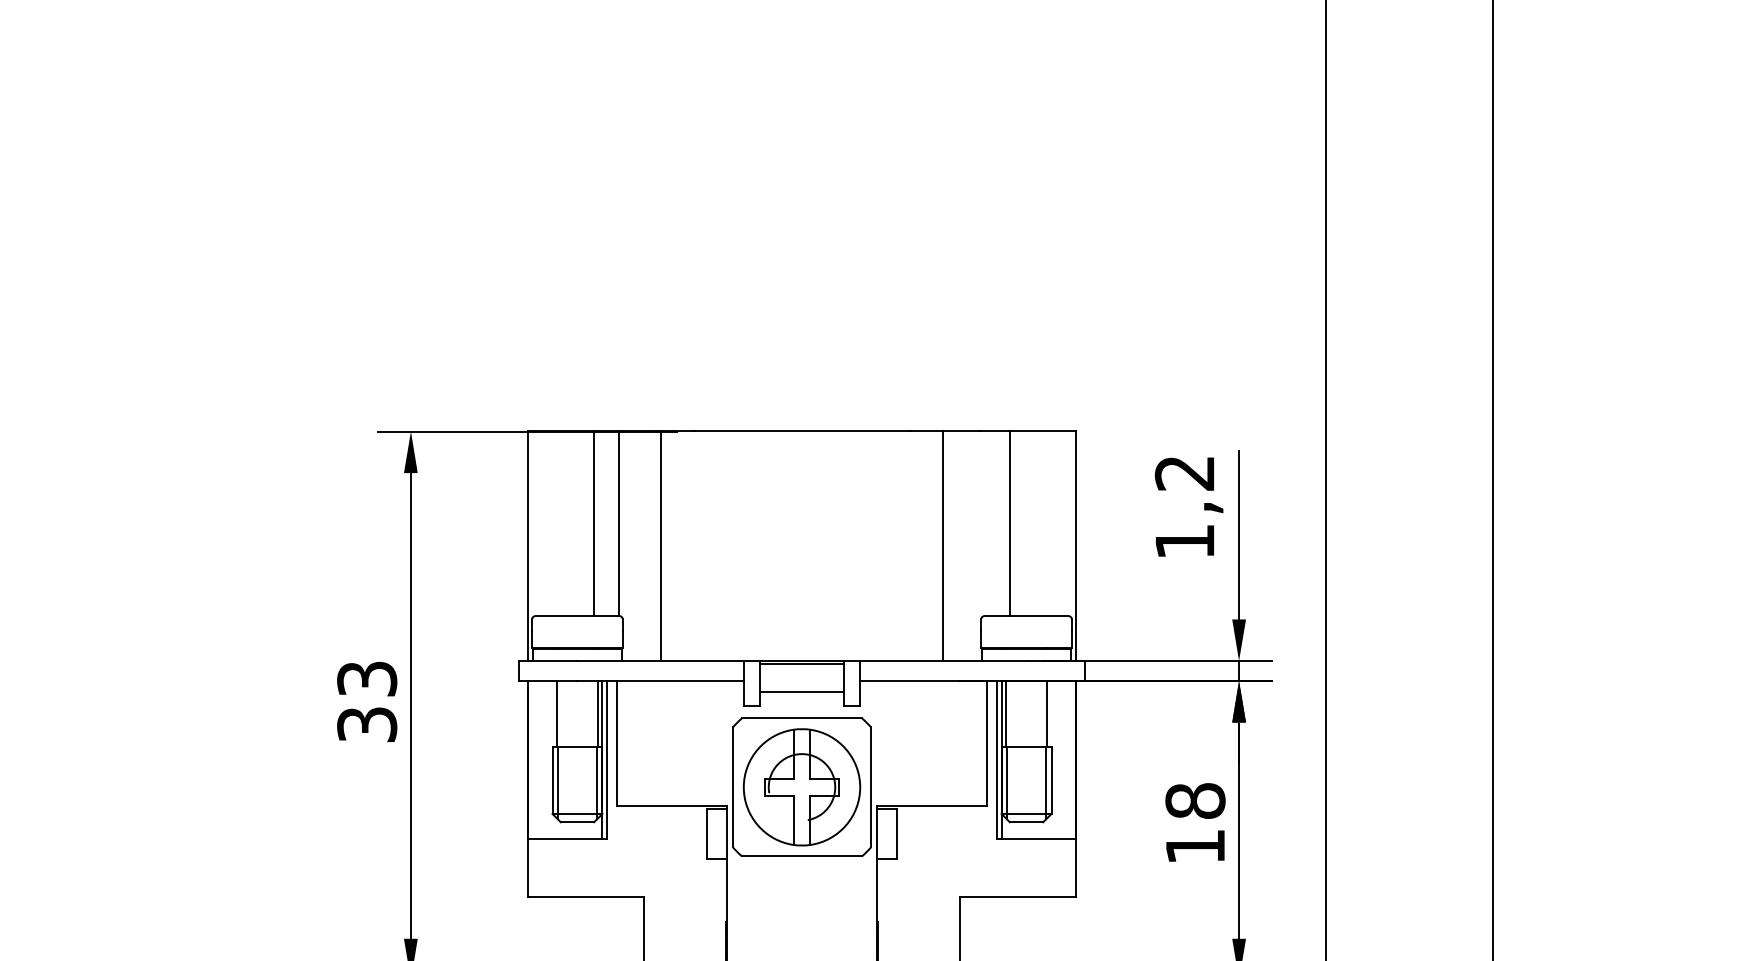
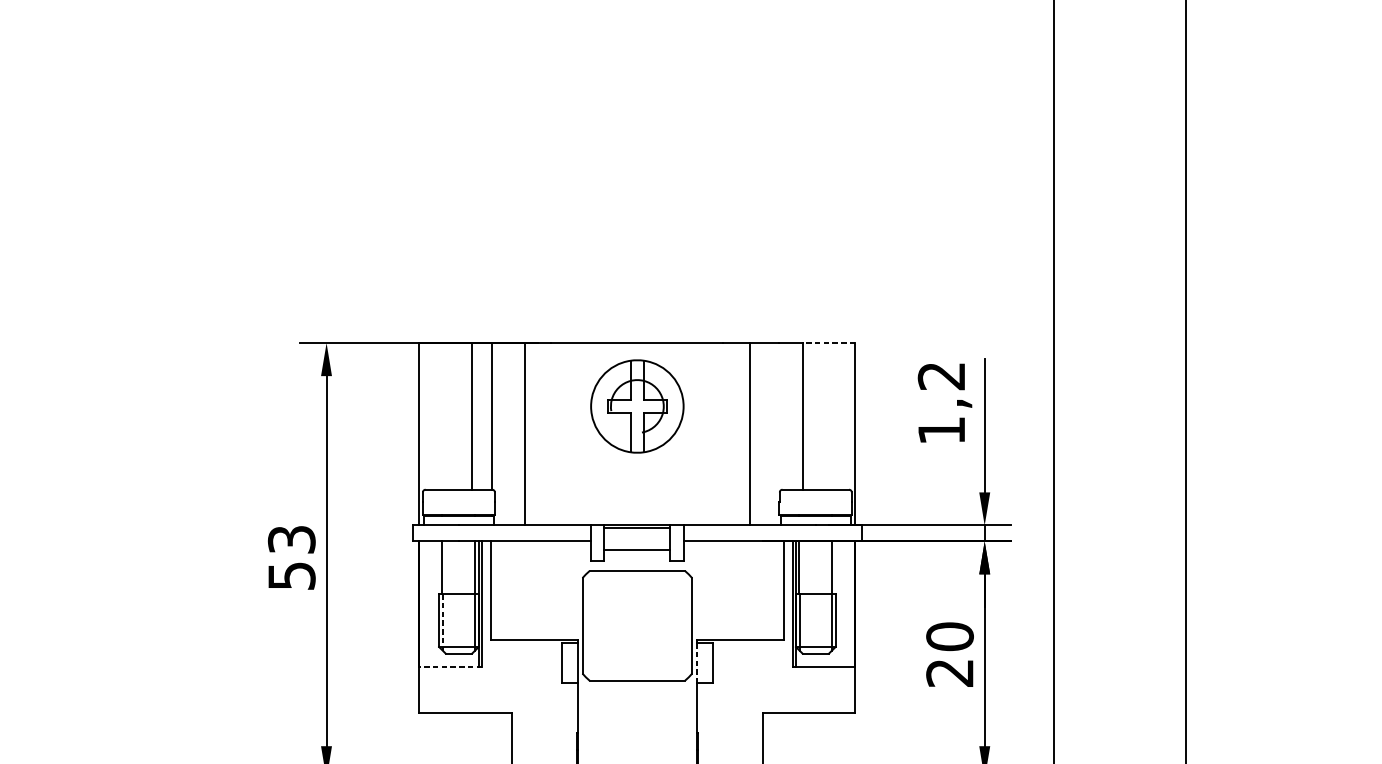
line: (1042, 431) -> (828, 343), solid -> dashed
text: (366, 724) -> (291, 575), 33 -> 53
line: (557, 783) -> (443, 622), solid -> dashed
part: (801, 787) -> (636, 406), moved
text: (1195, 823) -> (950, 654), 18 -> 20
line: (876, 833) -> (696, 662), solid -> dashed
line: (567, 838) -> (451, 666), solid -> dashed

